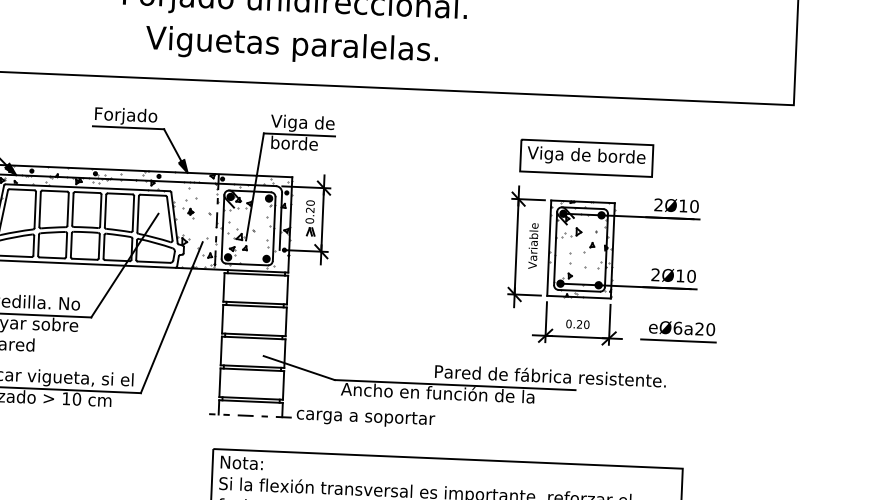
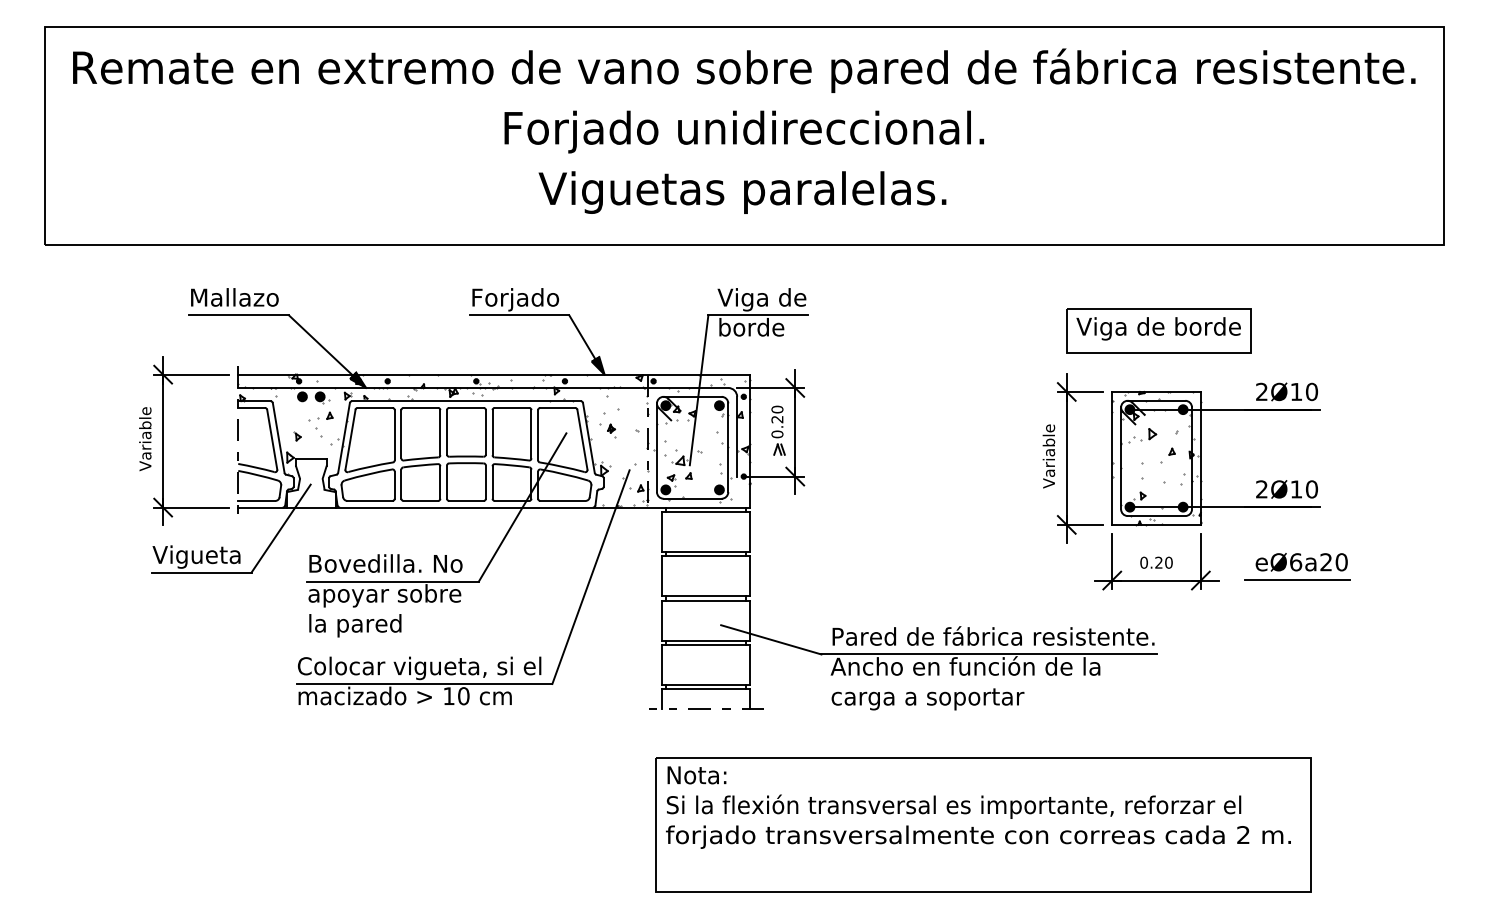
text: (532, 246) -> (1048, 456), moved
text: (550, 375) -> (993, 635), moved
text: (365, 418) -> (927, 699), moved

